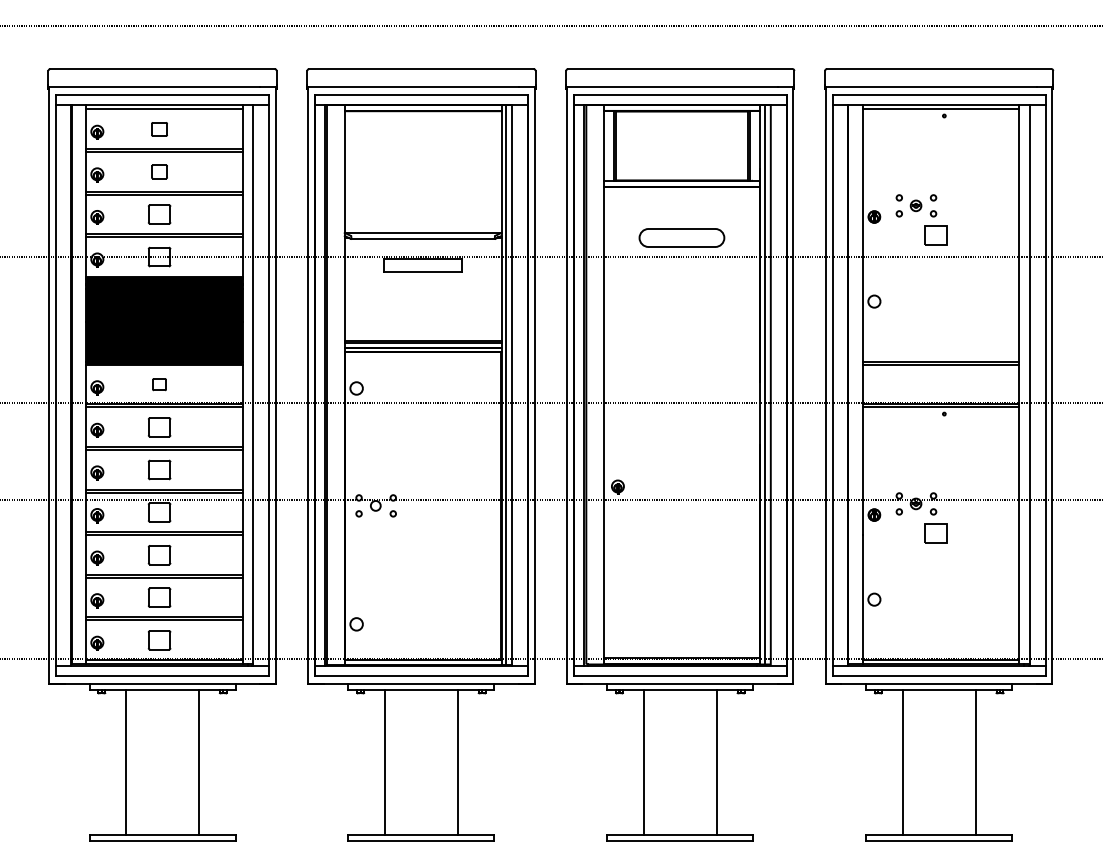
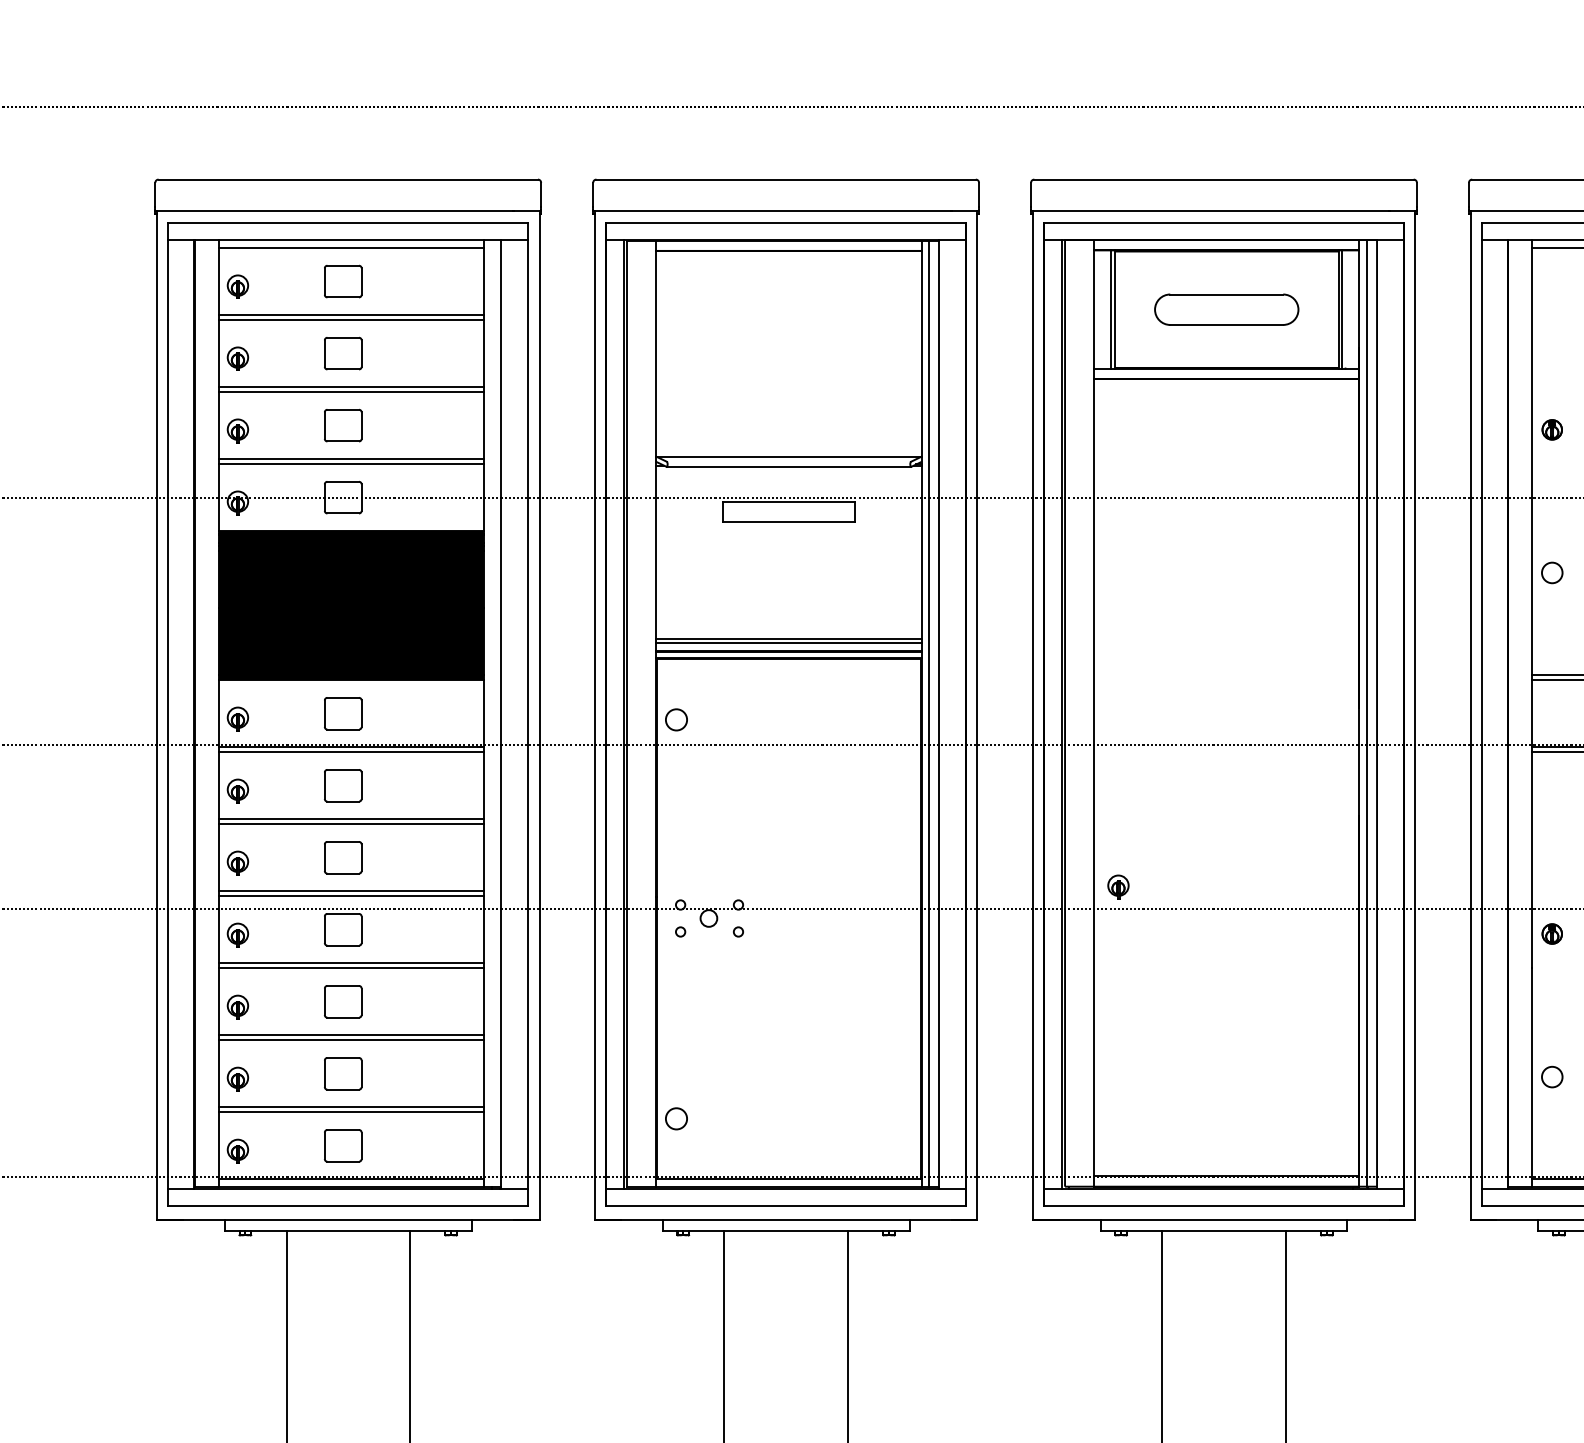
part: (159, 129) -> (343, 281), size x1.43
part: (159, 171) -> (343, 352), size x1.43
part: (681, 237) -> (1225, 308), moved
part: (159, 384) -> (343, 713), size x1.67

